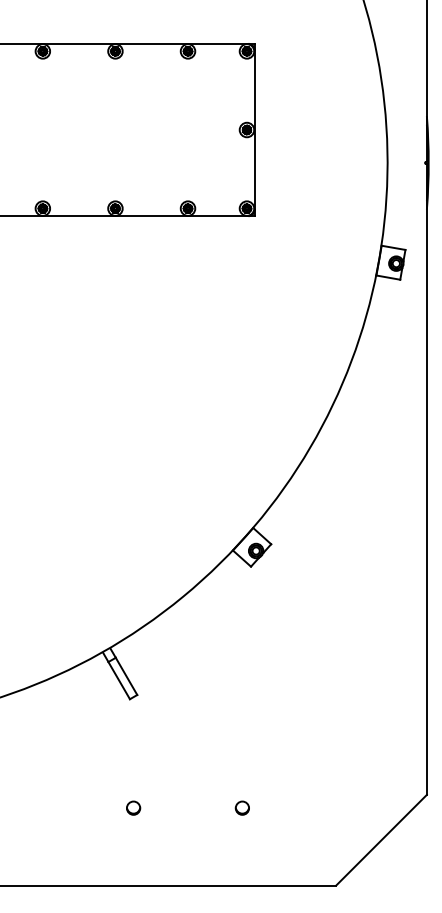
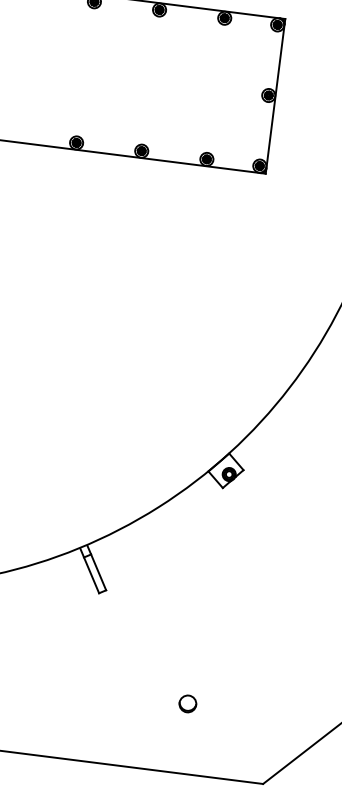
circle: (133, 807) -> (90, 690), removed
circle: (241, 807) -> (186, 703), size x1.4

